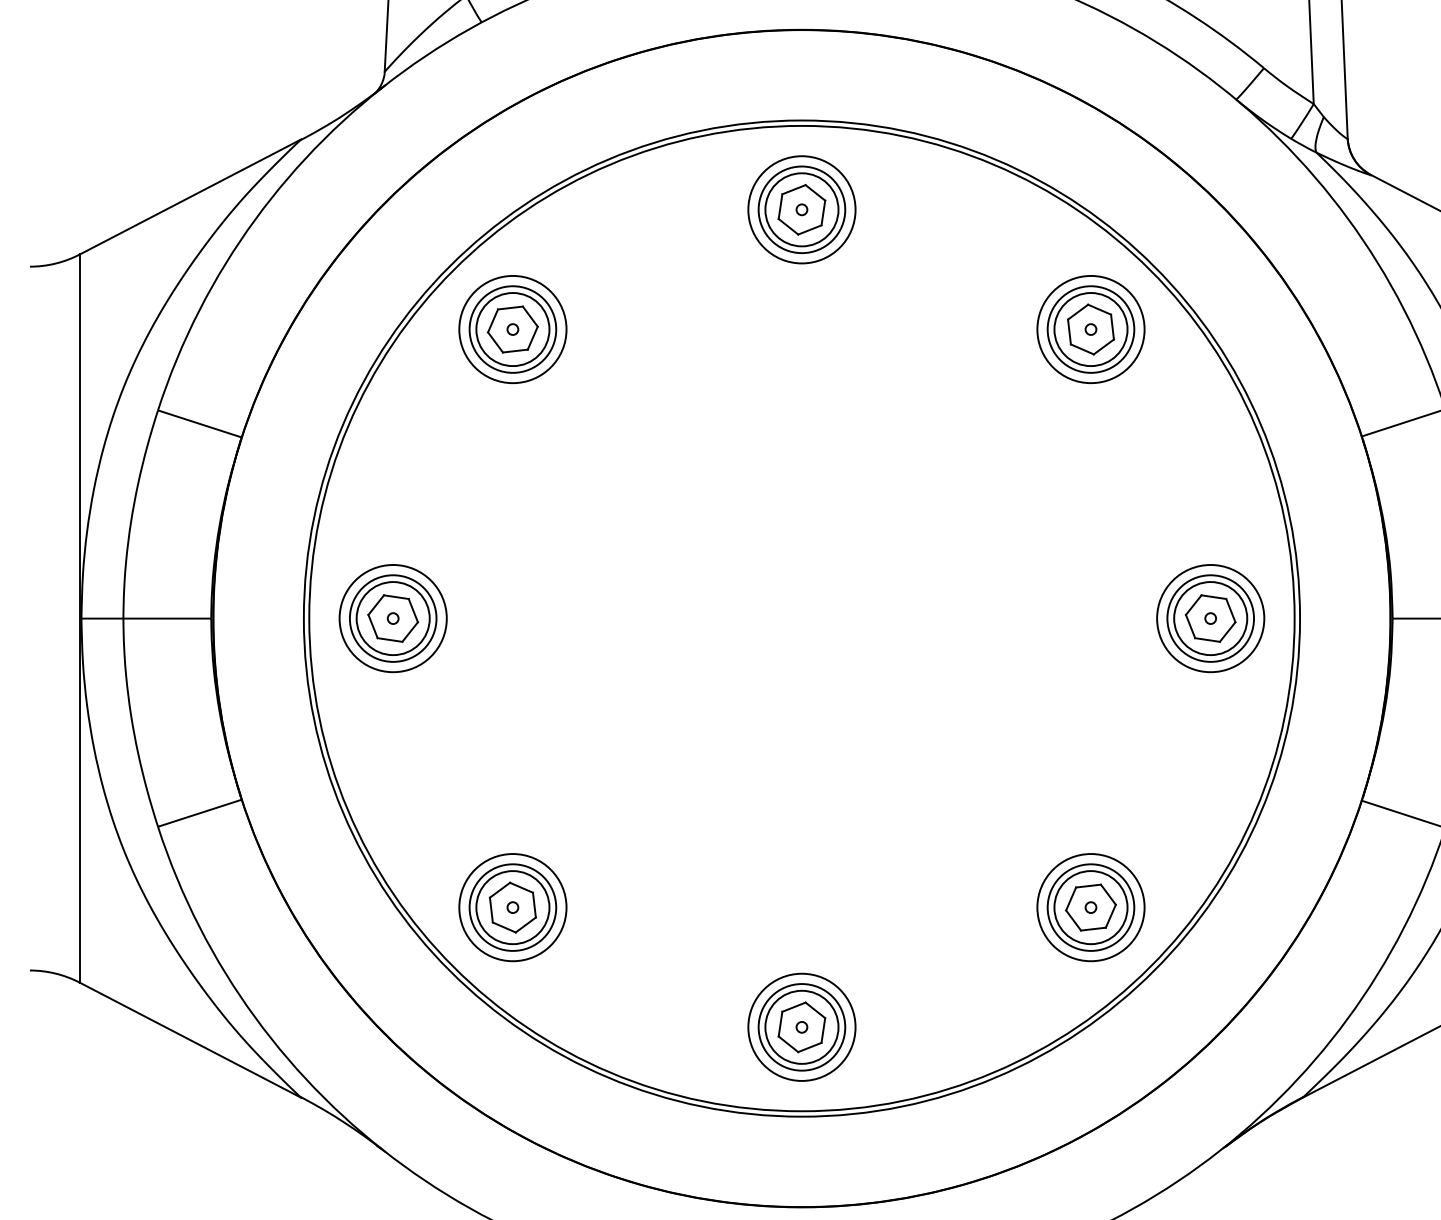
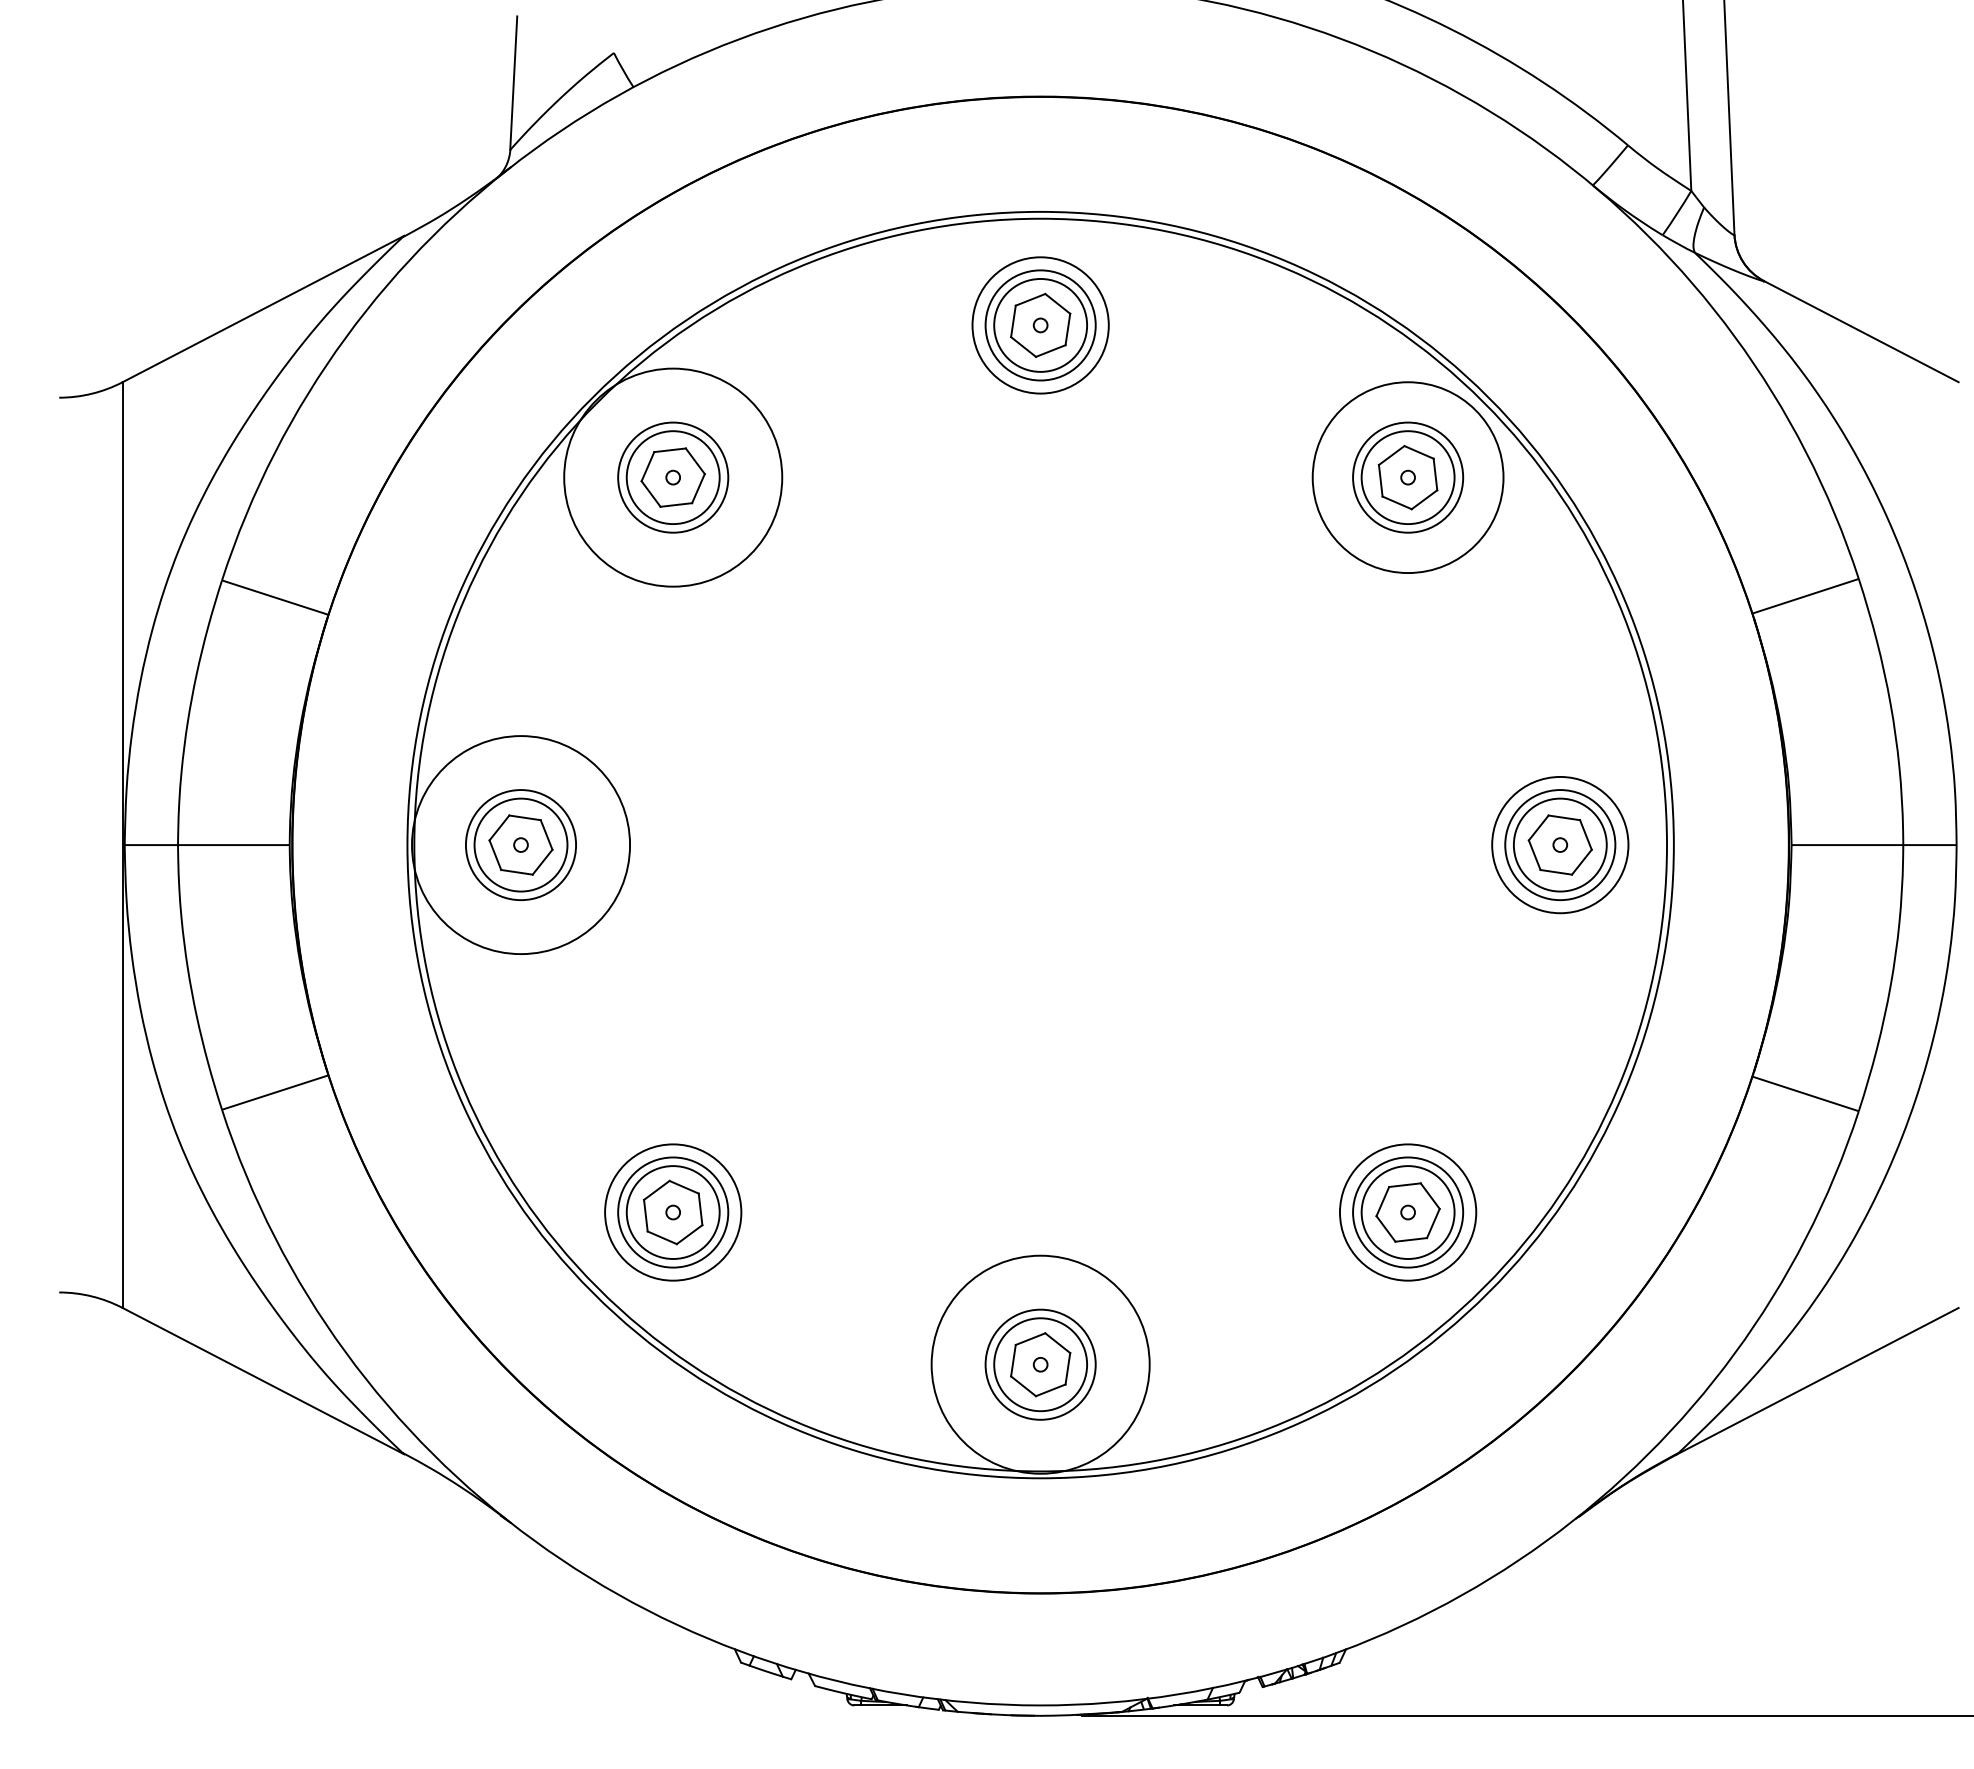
circle: (513, 329) -> (673, 477), size x1.6
circle: (1090, 329) -> (1407, 477), size x1.4
circle: (392, 618) -> (520, 844), size x1.6
circle: (801, 1027) -> (1040, 1364), size x1.6

